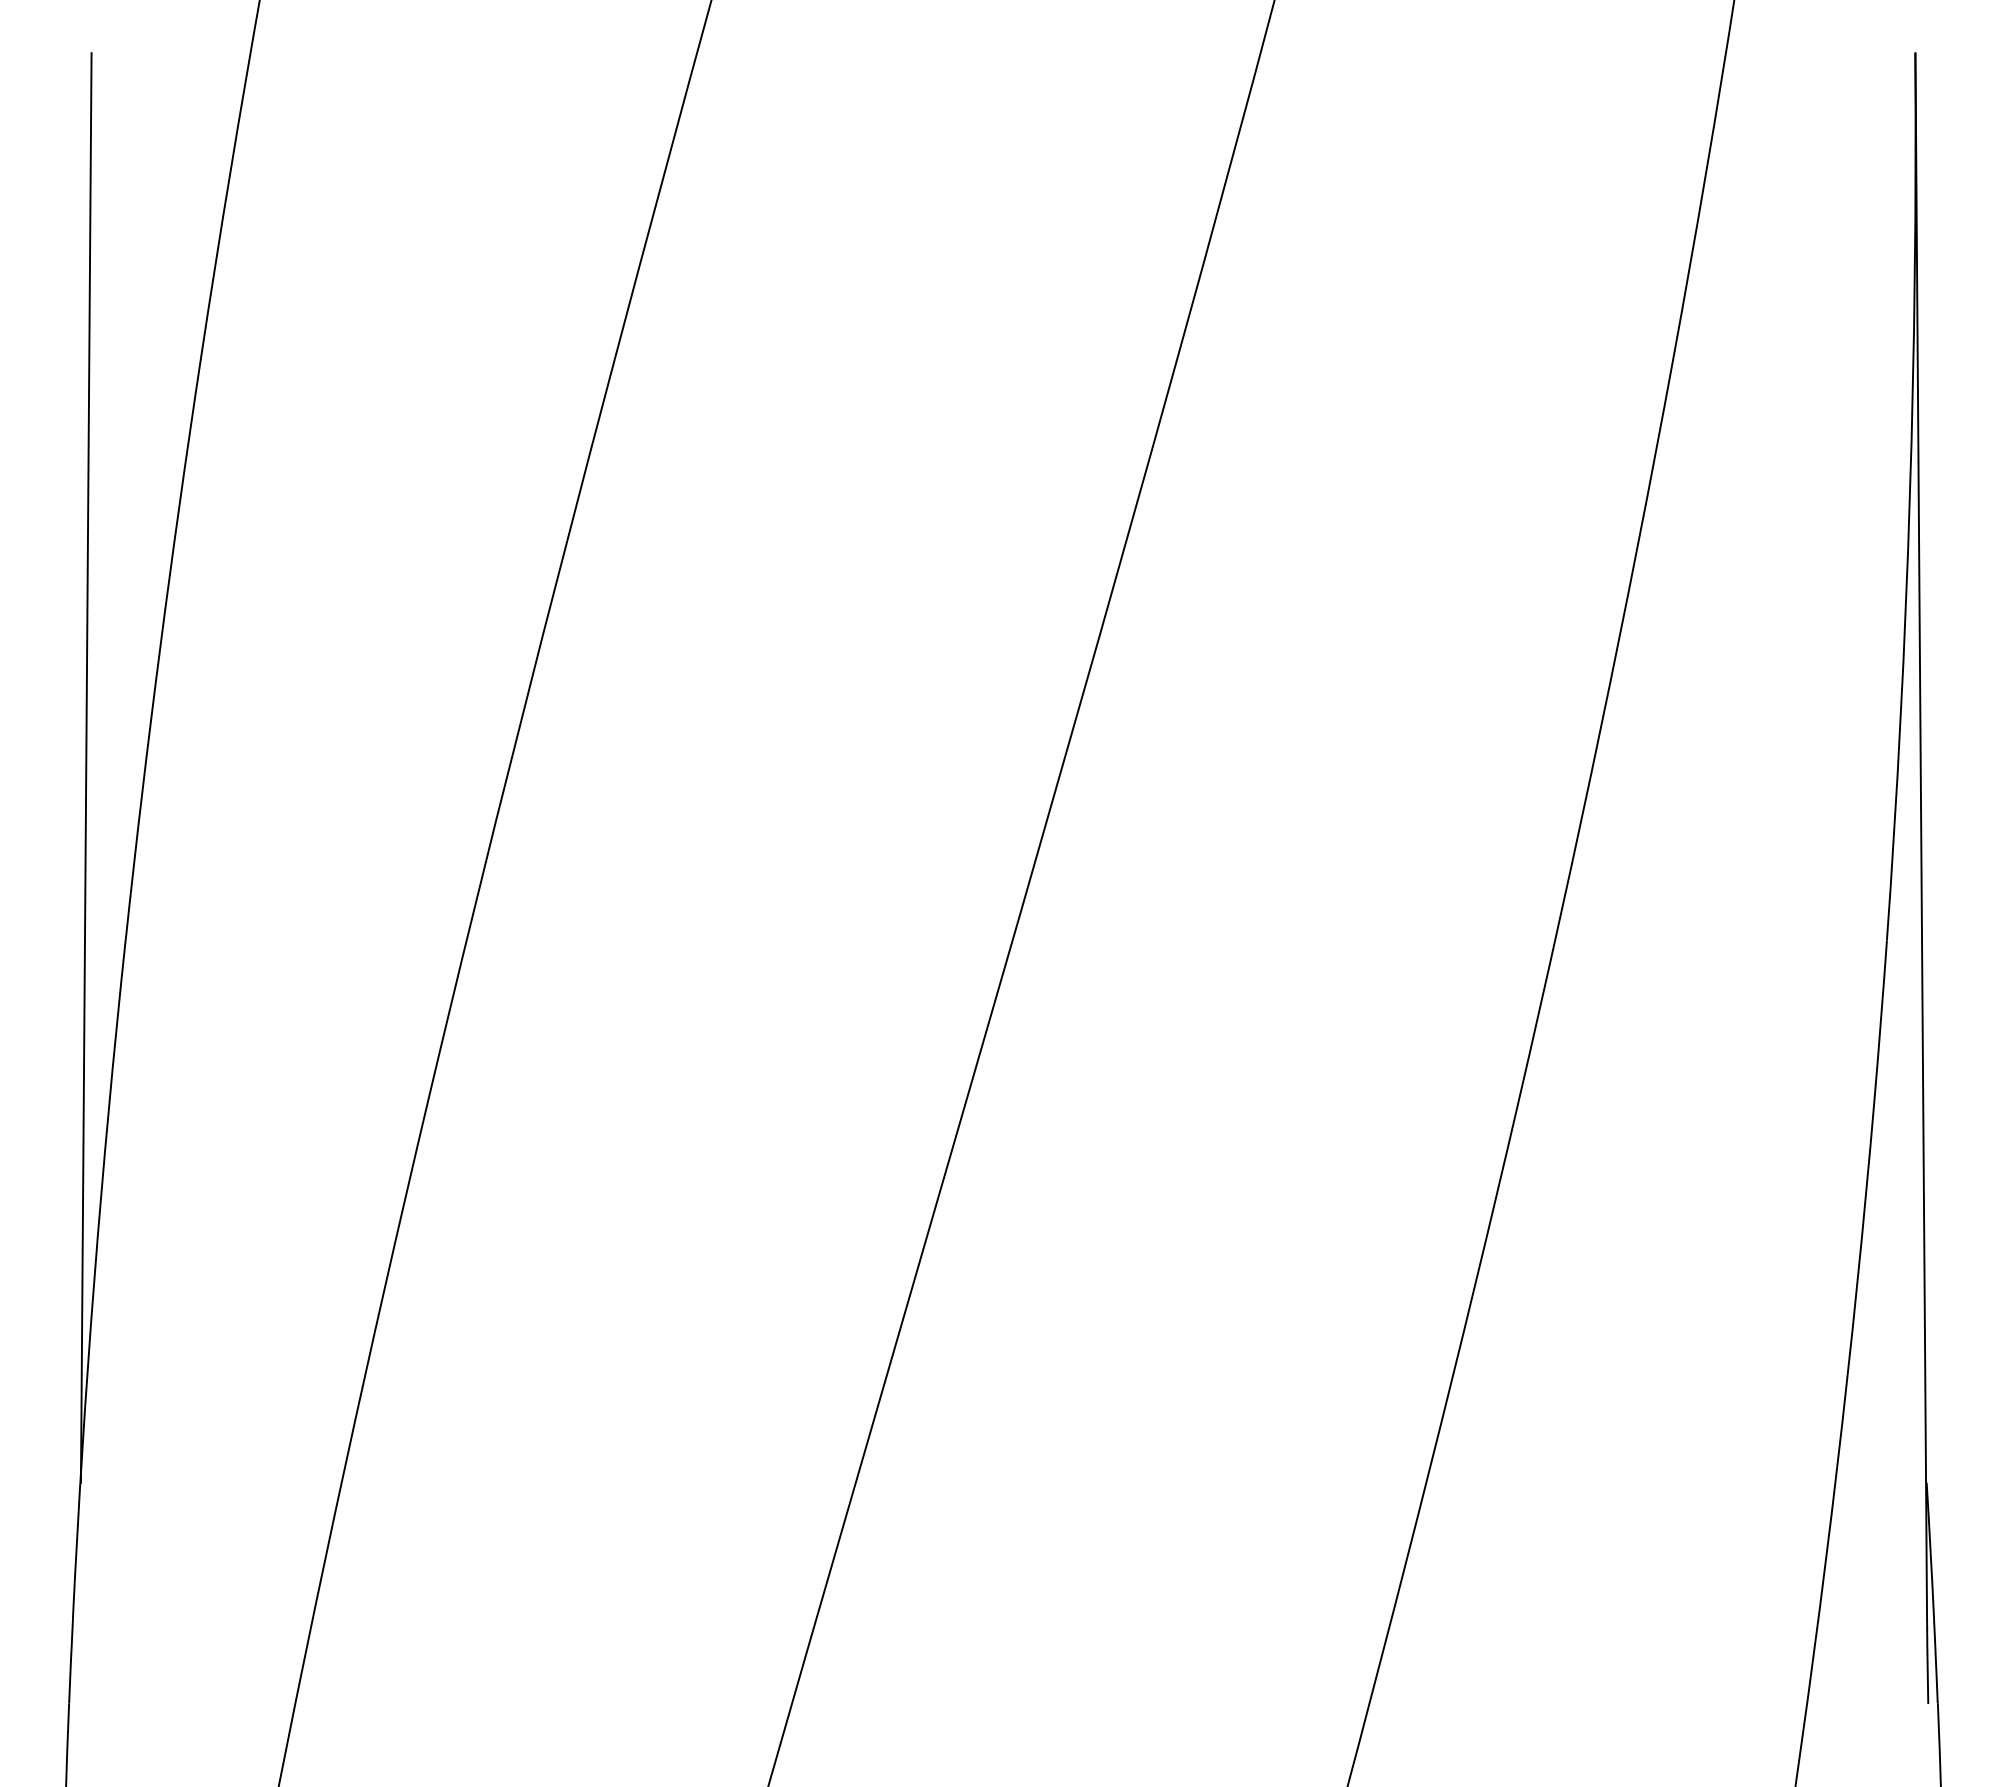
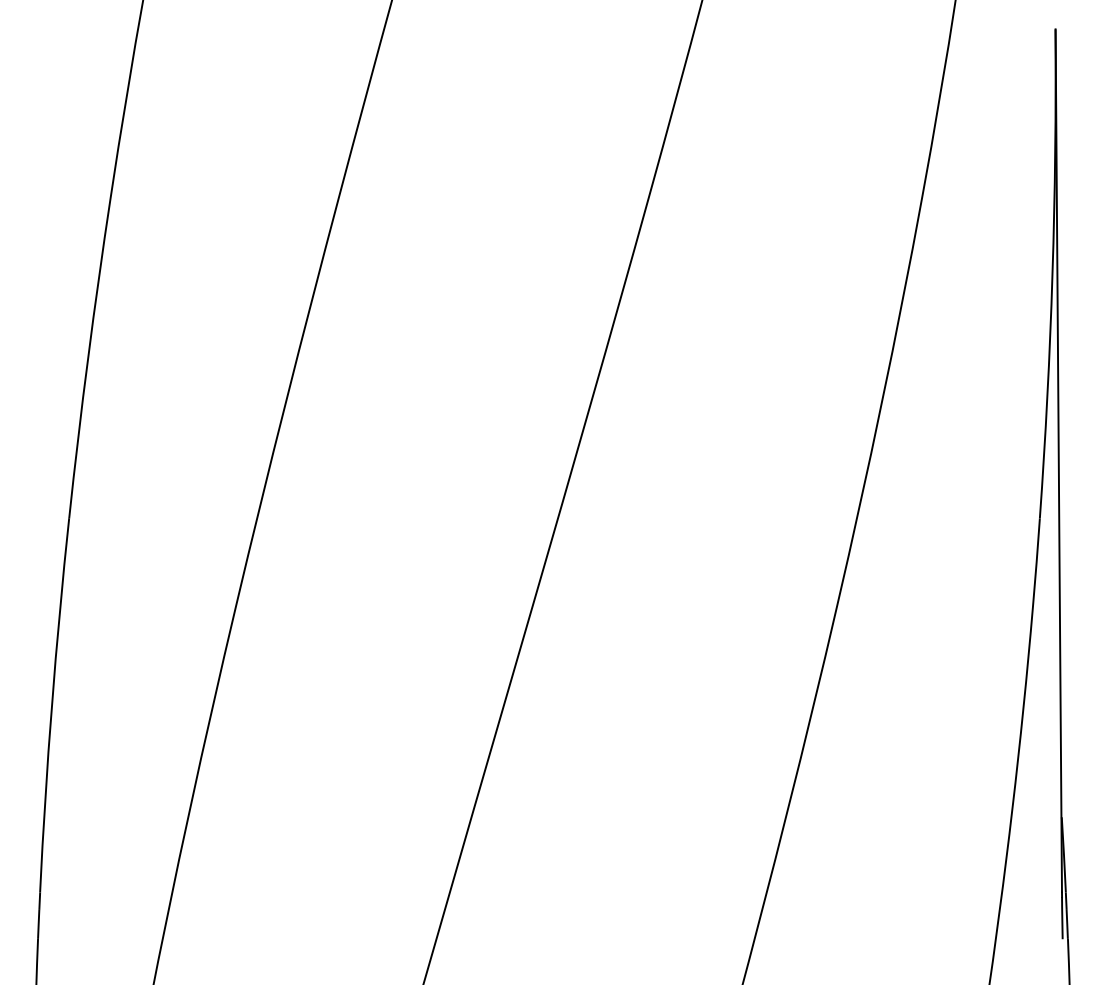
line: (86, 768) -> (47, 423), removed

